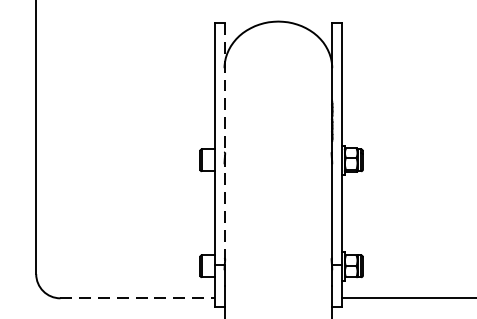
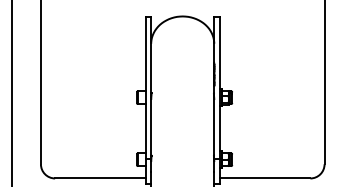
line: (225, 144) -> (151, 88), dashed -> solid
line: (137, 298) -> (100, 178), dashed -> solid

